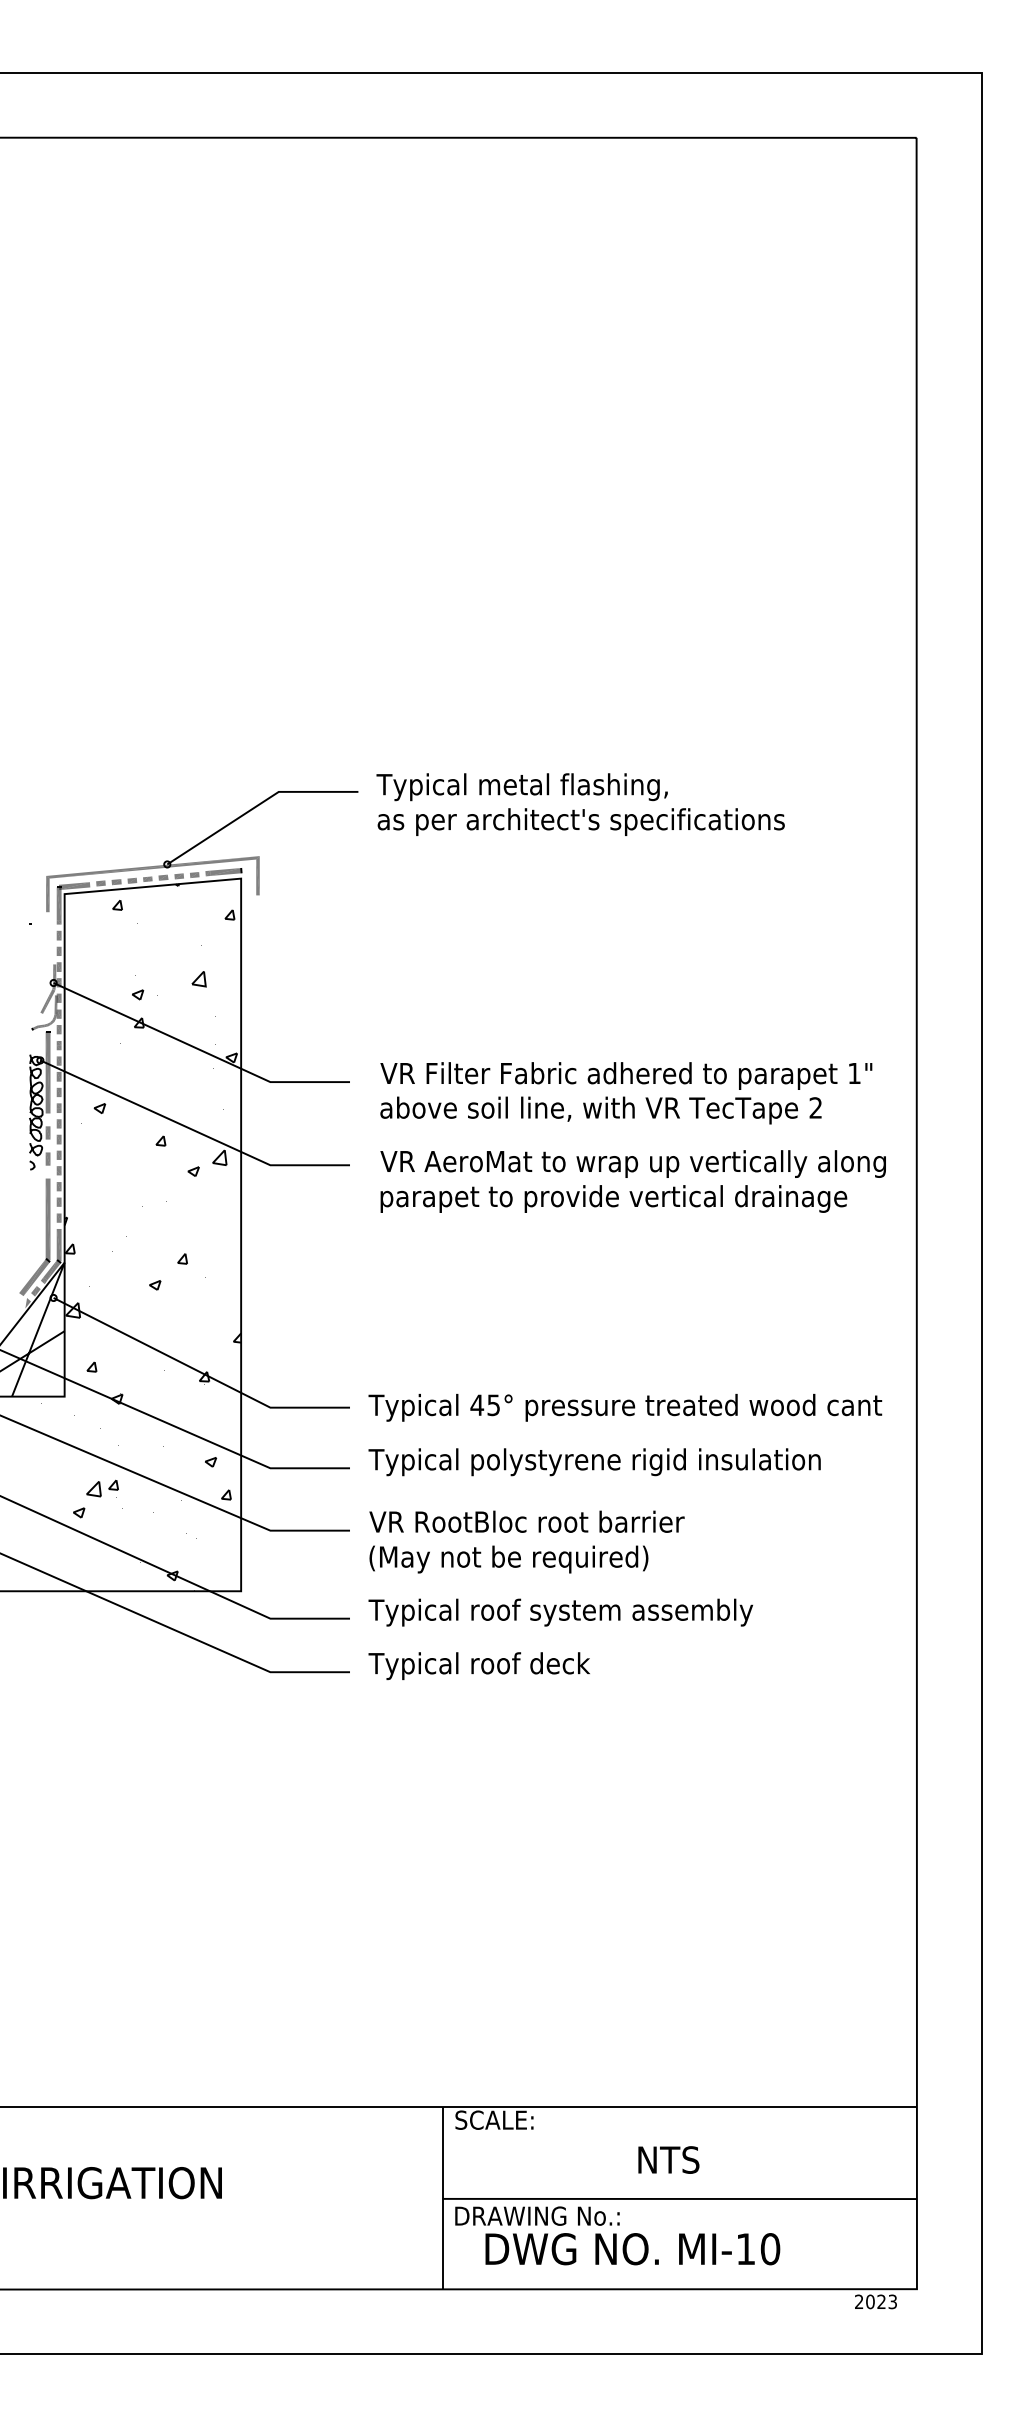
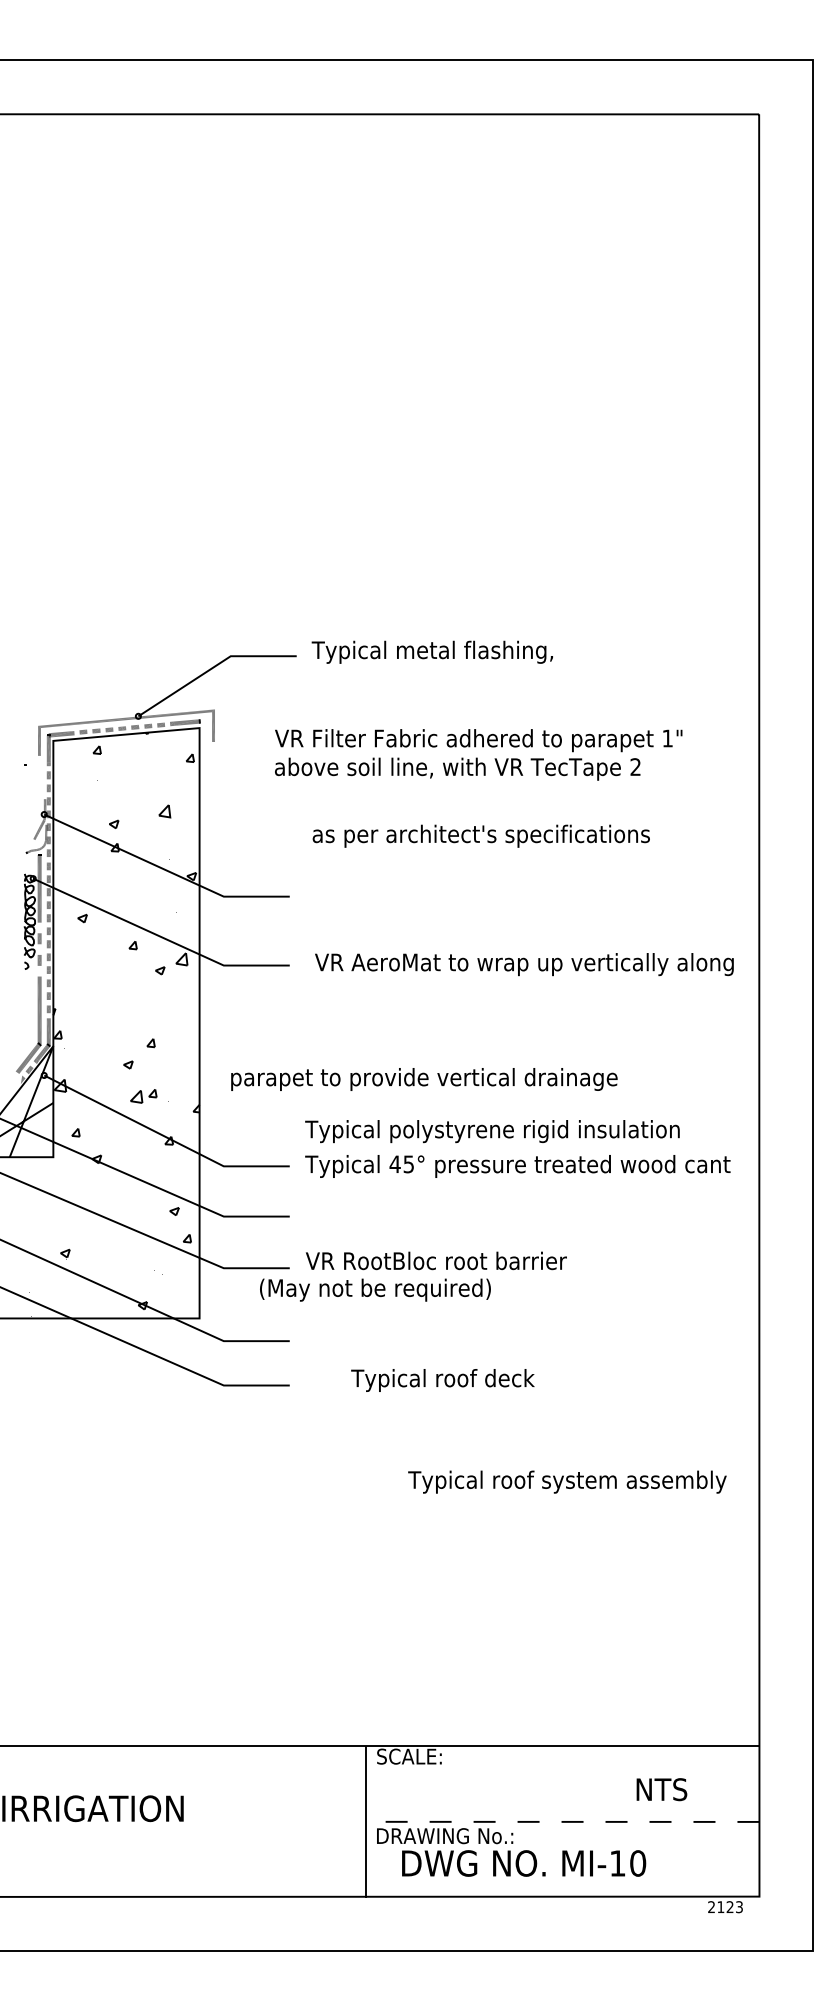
text: (580, 821) -> (480, 835), moved
text: (626, 1092) -> (478, 754), moved
text: (614, 1199) -> (424, 1079), moved
text: (594, 1462) -> (492, 1131), moved
part: (102, 1488) -> (143, 1096), moved
text: (509, 1558) -> (375, 1289), moved
text: (560, 1611) -> (567, 1481), moved
text: (478, 1666) -> (442, 1380), moved
text: (668, 2159) -> (661, 1789), moved
line: (679, 2198) -> (562, 1821), solid -> dashed
text: (869, 2302) -> (720, 1907), 2023 -> 2123

